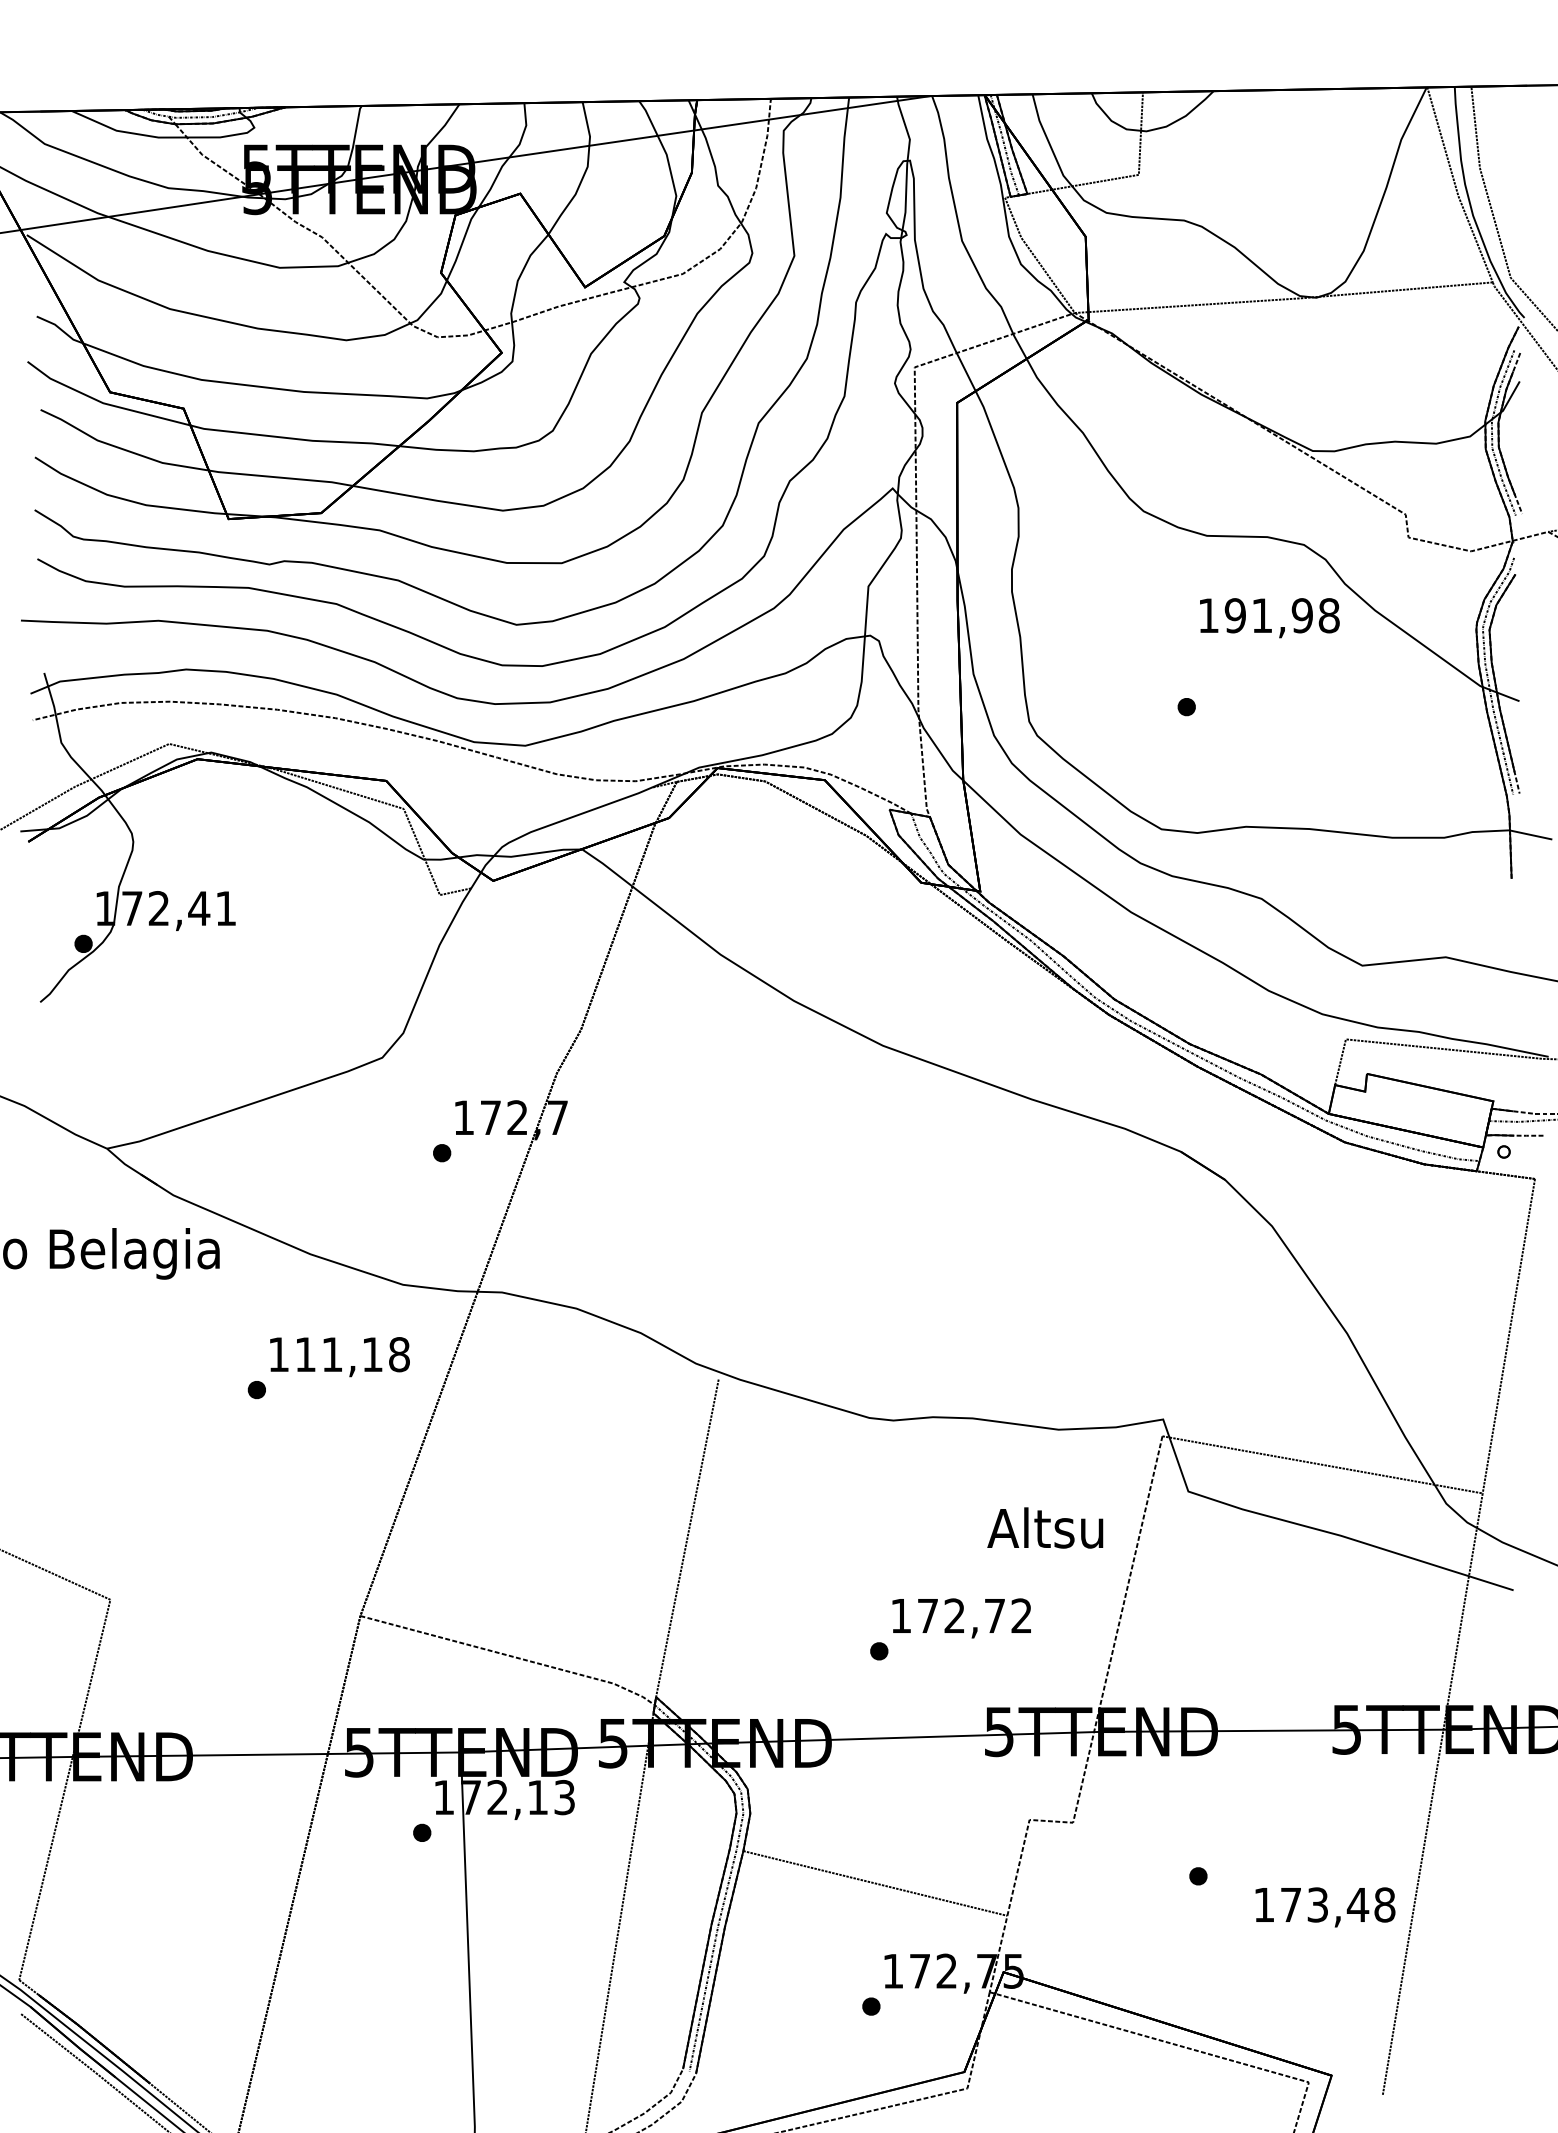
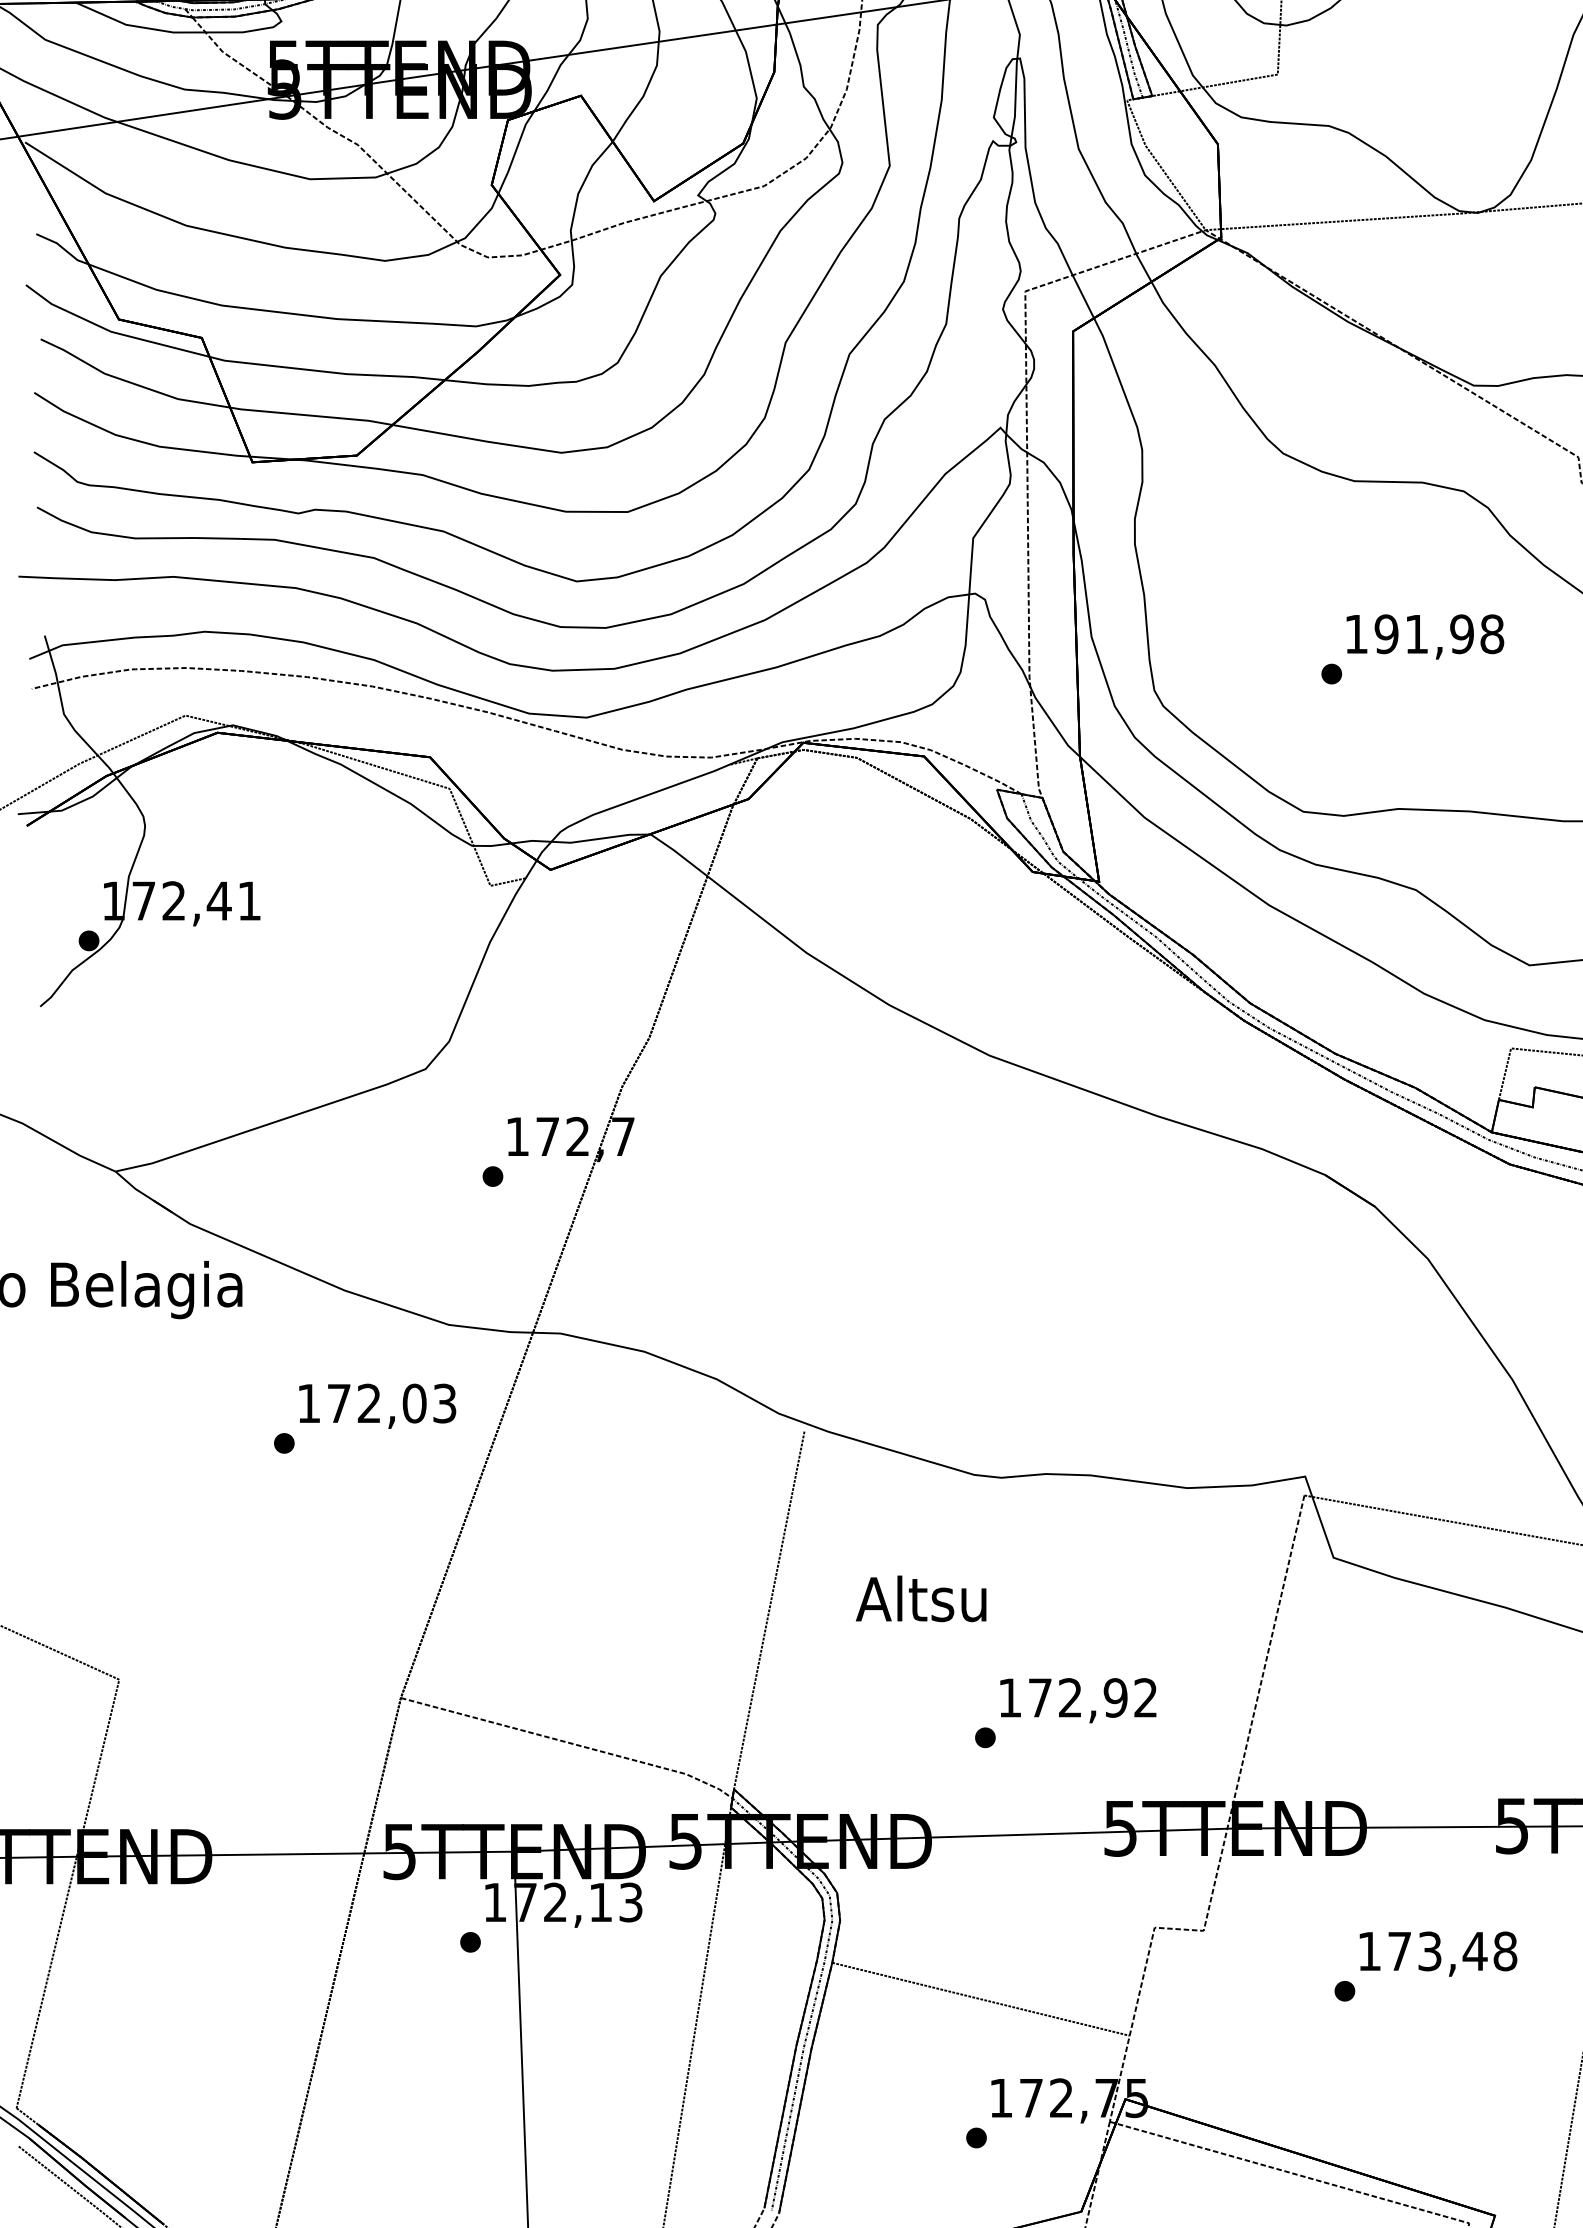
text: (1269, 618) -> (1424, 637), moved
text: (352, 1354) -> (391, 1403), 111,18 -> 172,03
text: (1045, 1527) -> (921, 1598), moved
text: (994, 1615) -> (1115, 1697), 172,72 -> 172,92
text: (1325, 1907) -> (1438, 1954), moved

